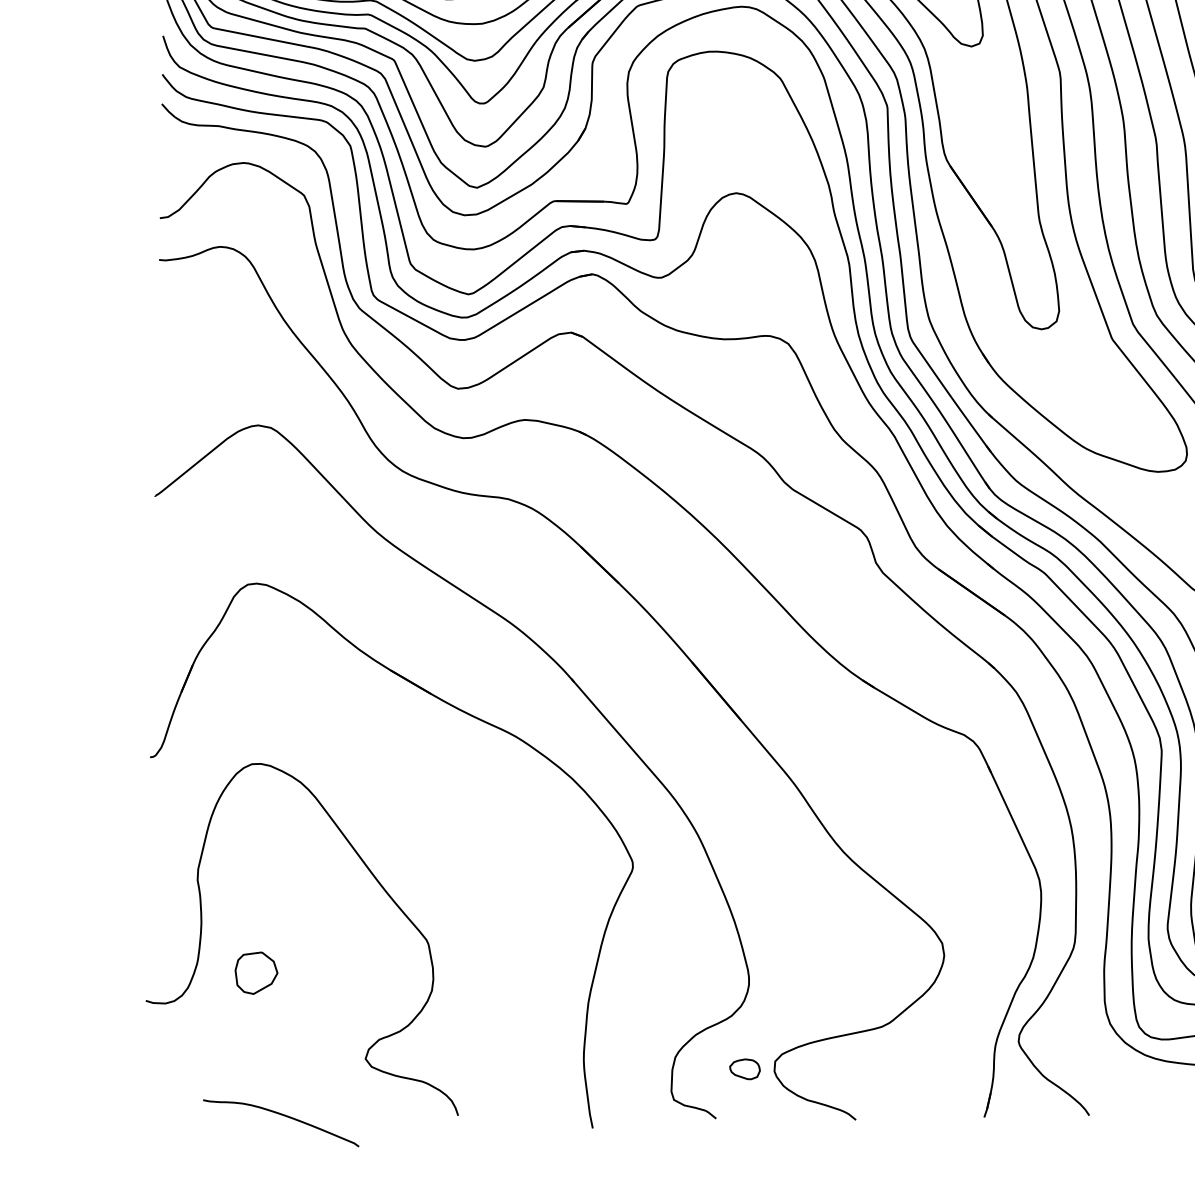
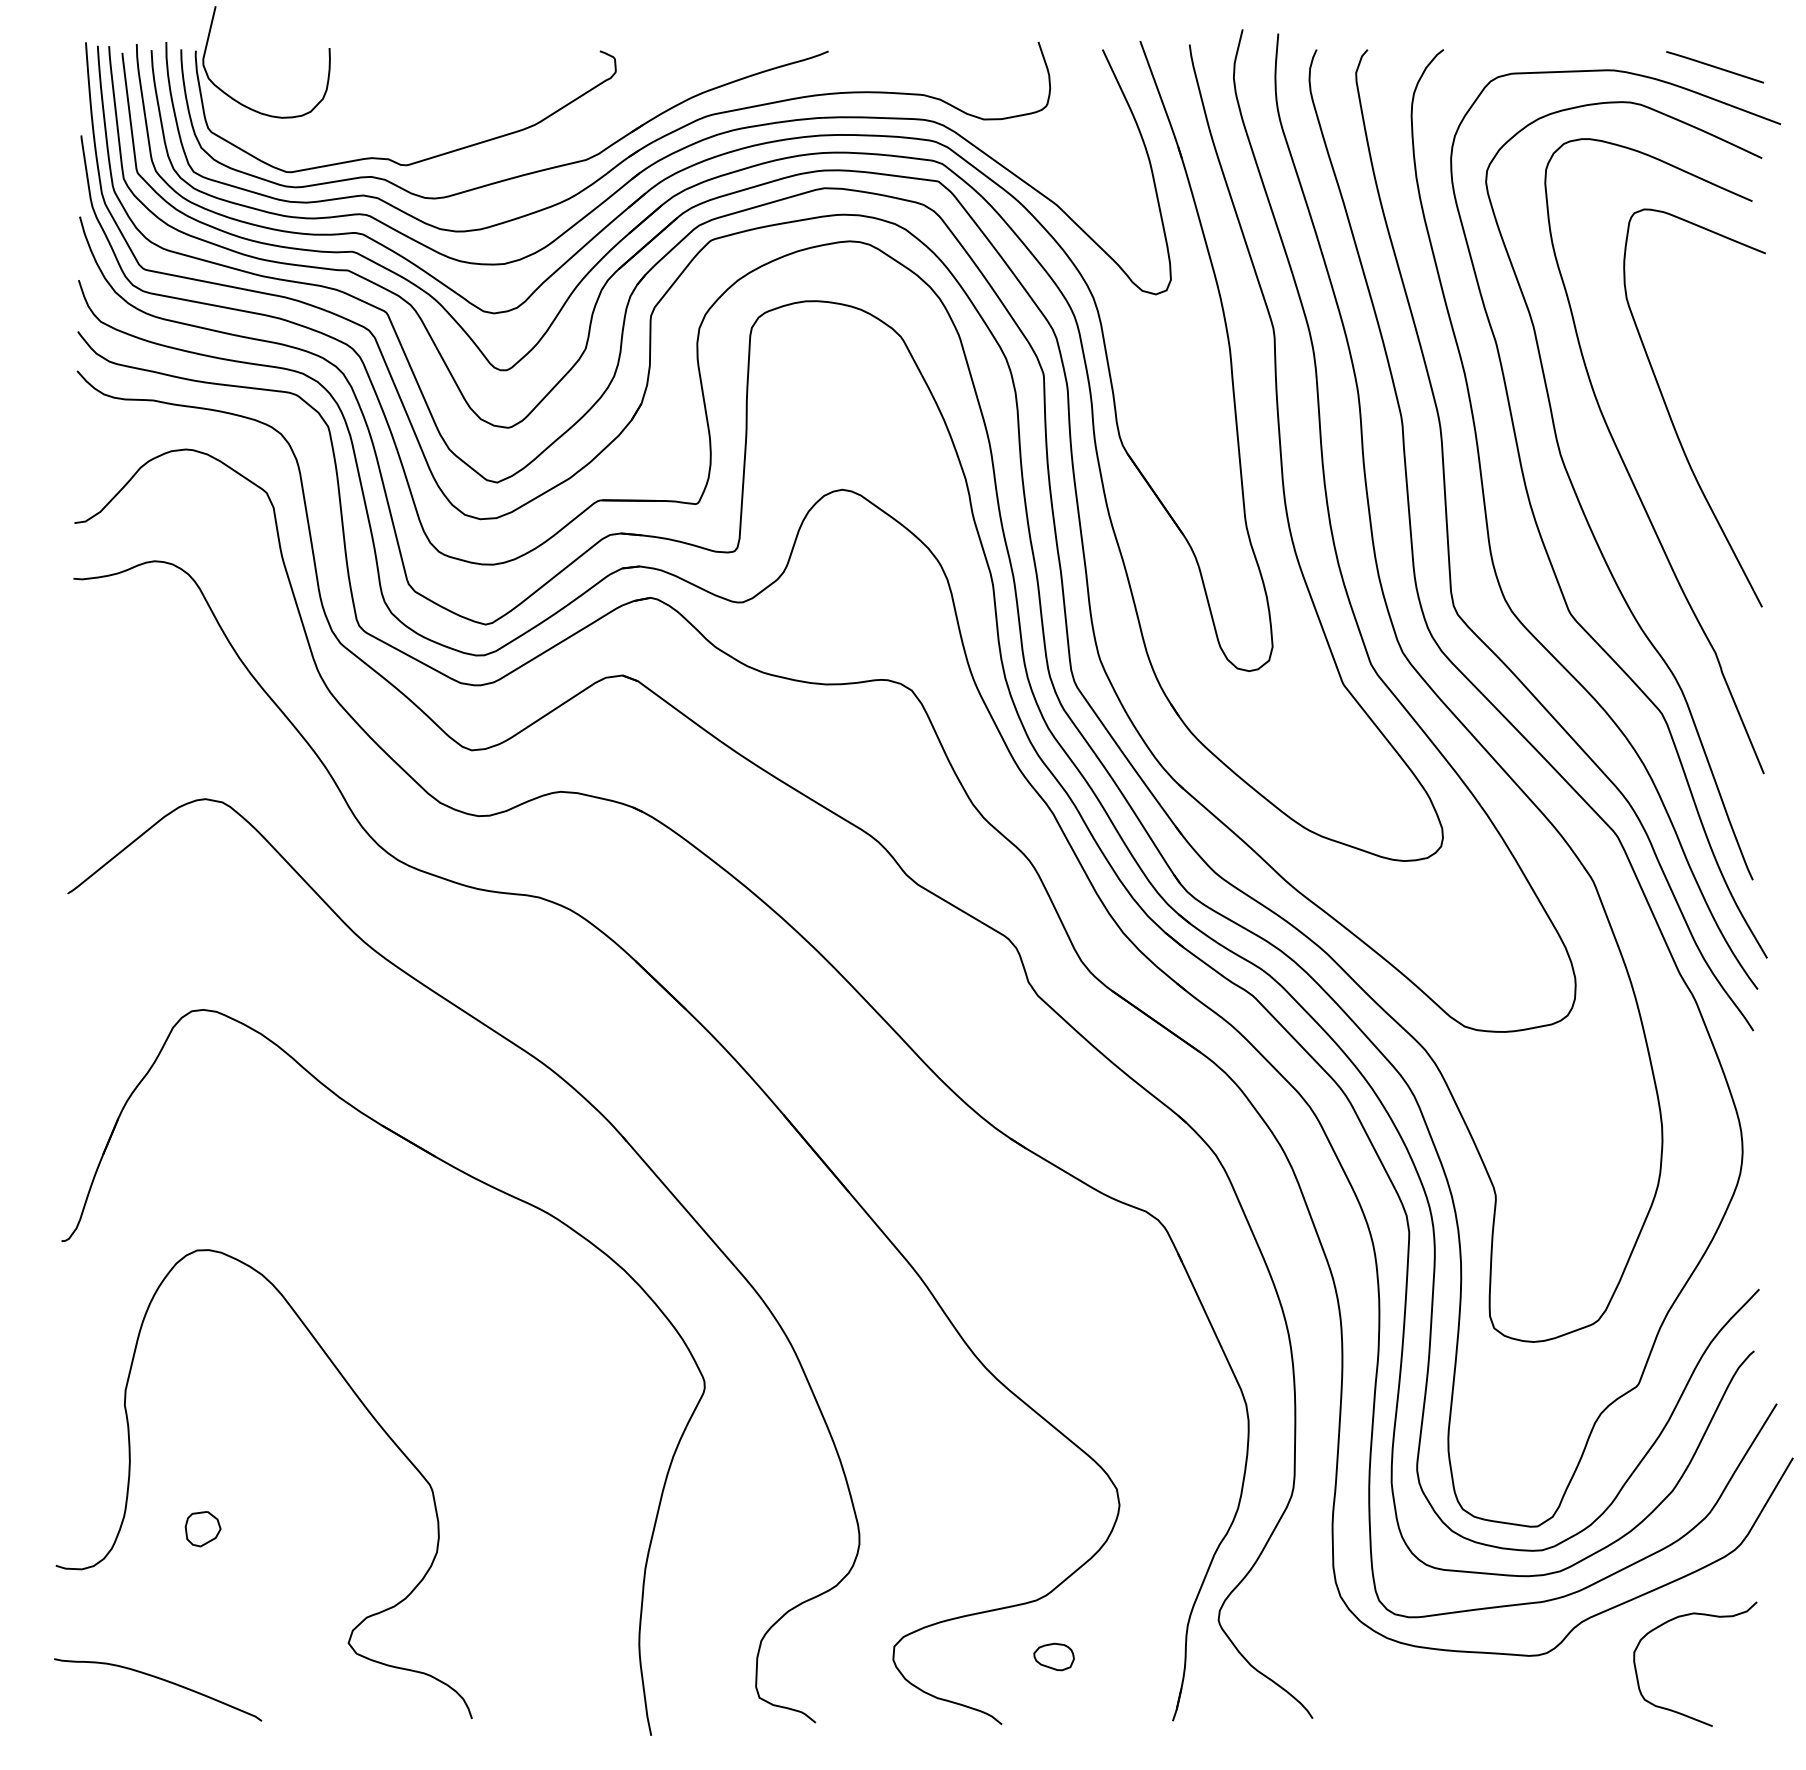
part: (255, 973) -> (202, 1529), size x0.62
part: (744, 1068) -> (1053, 1656), moved
curve: (284, 1116) -> (162, 1680), moved

